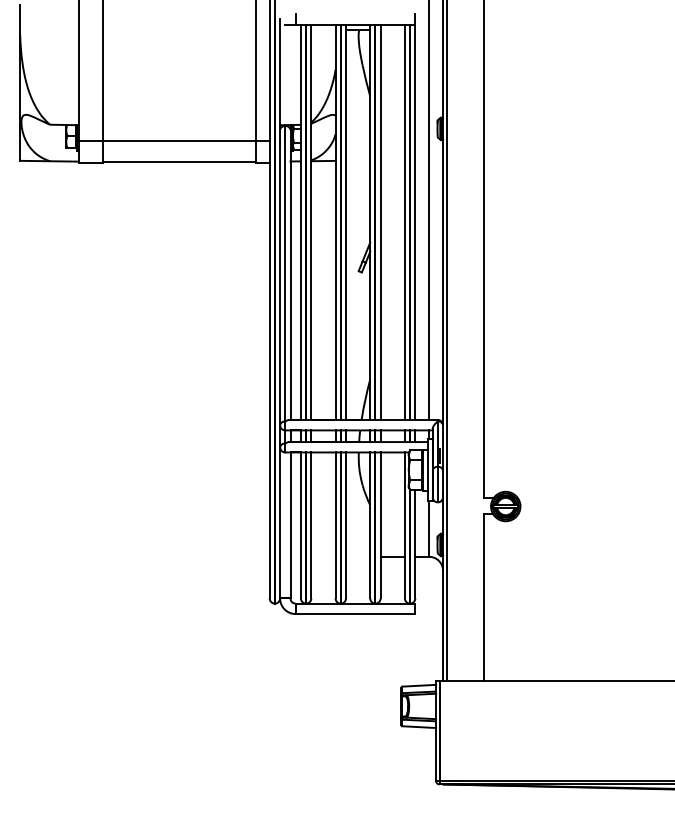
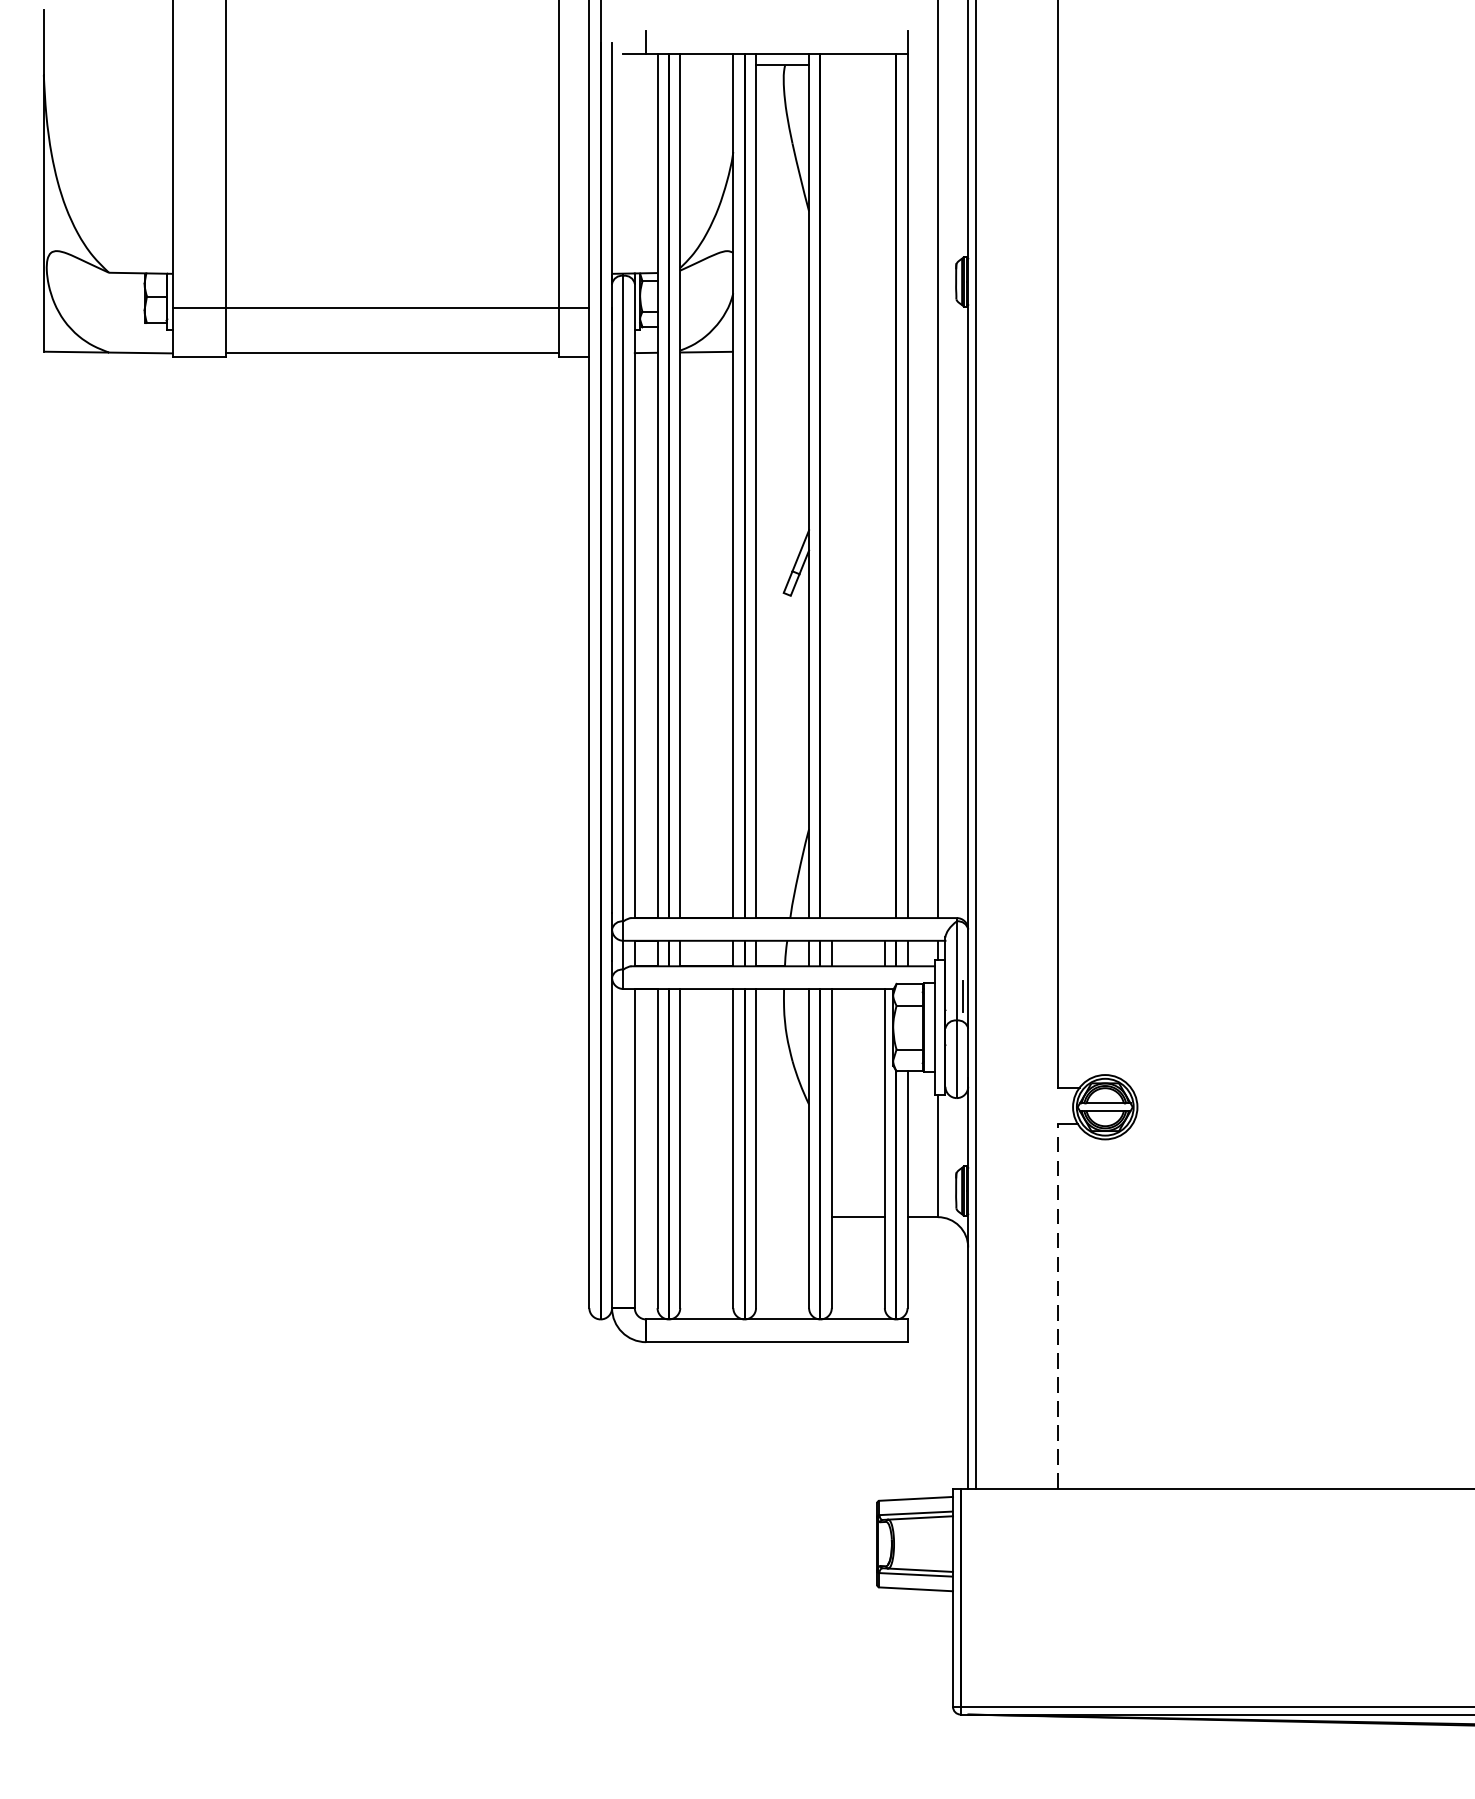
line: (380, 222) -> (831, 486), removed
line: (404, 222) -> (883, 486), removed
line: (483, 597) -> (1056, 1306), solid -> dashed

